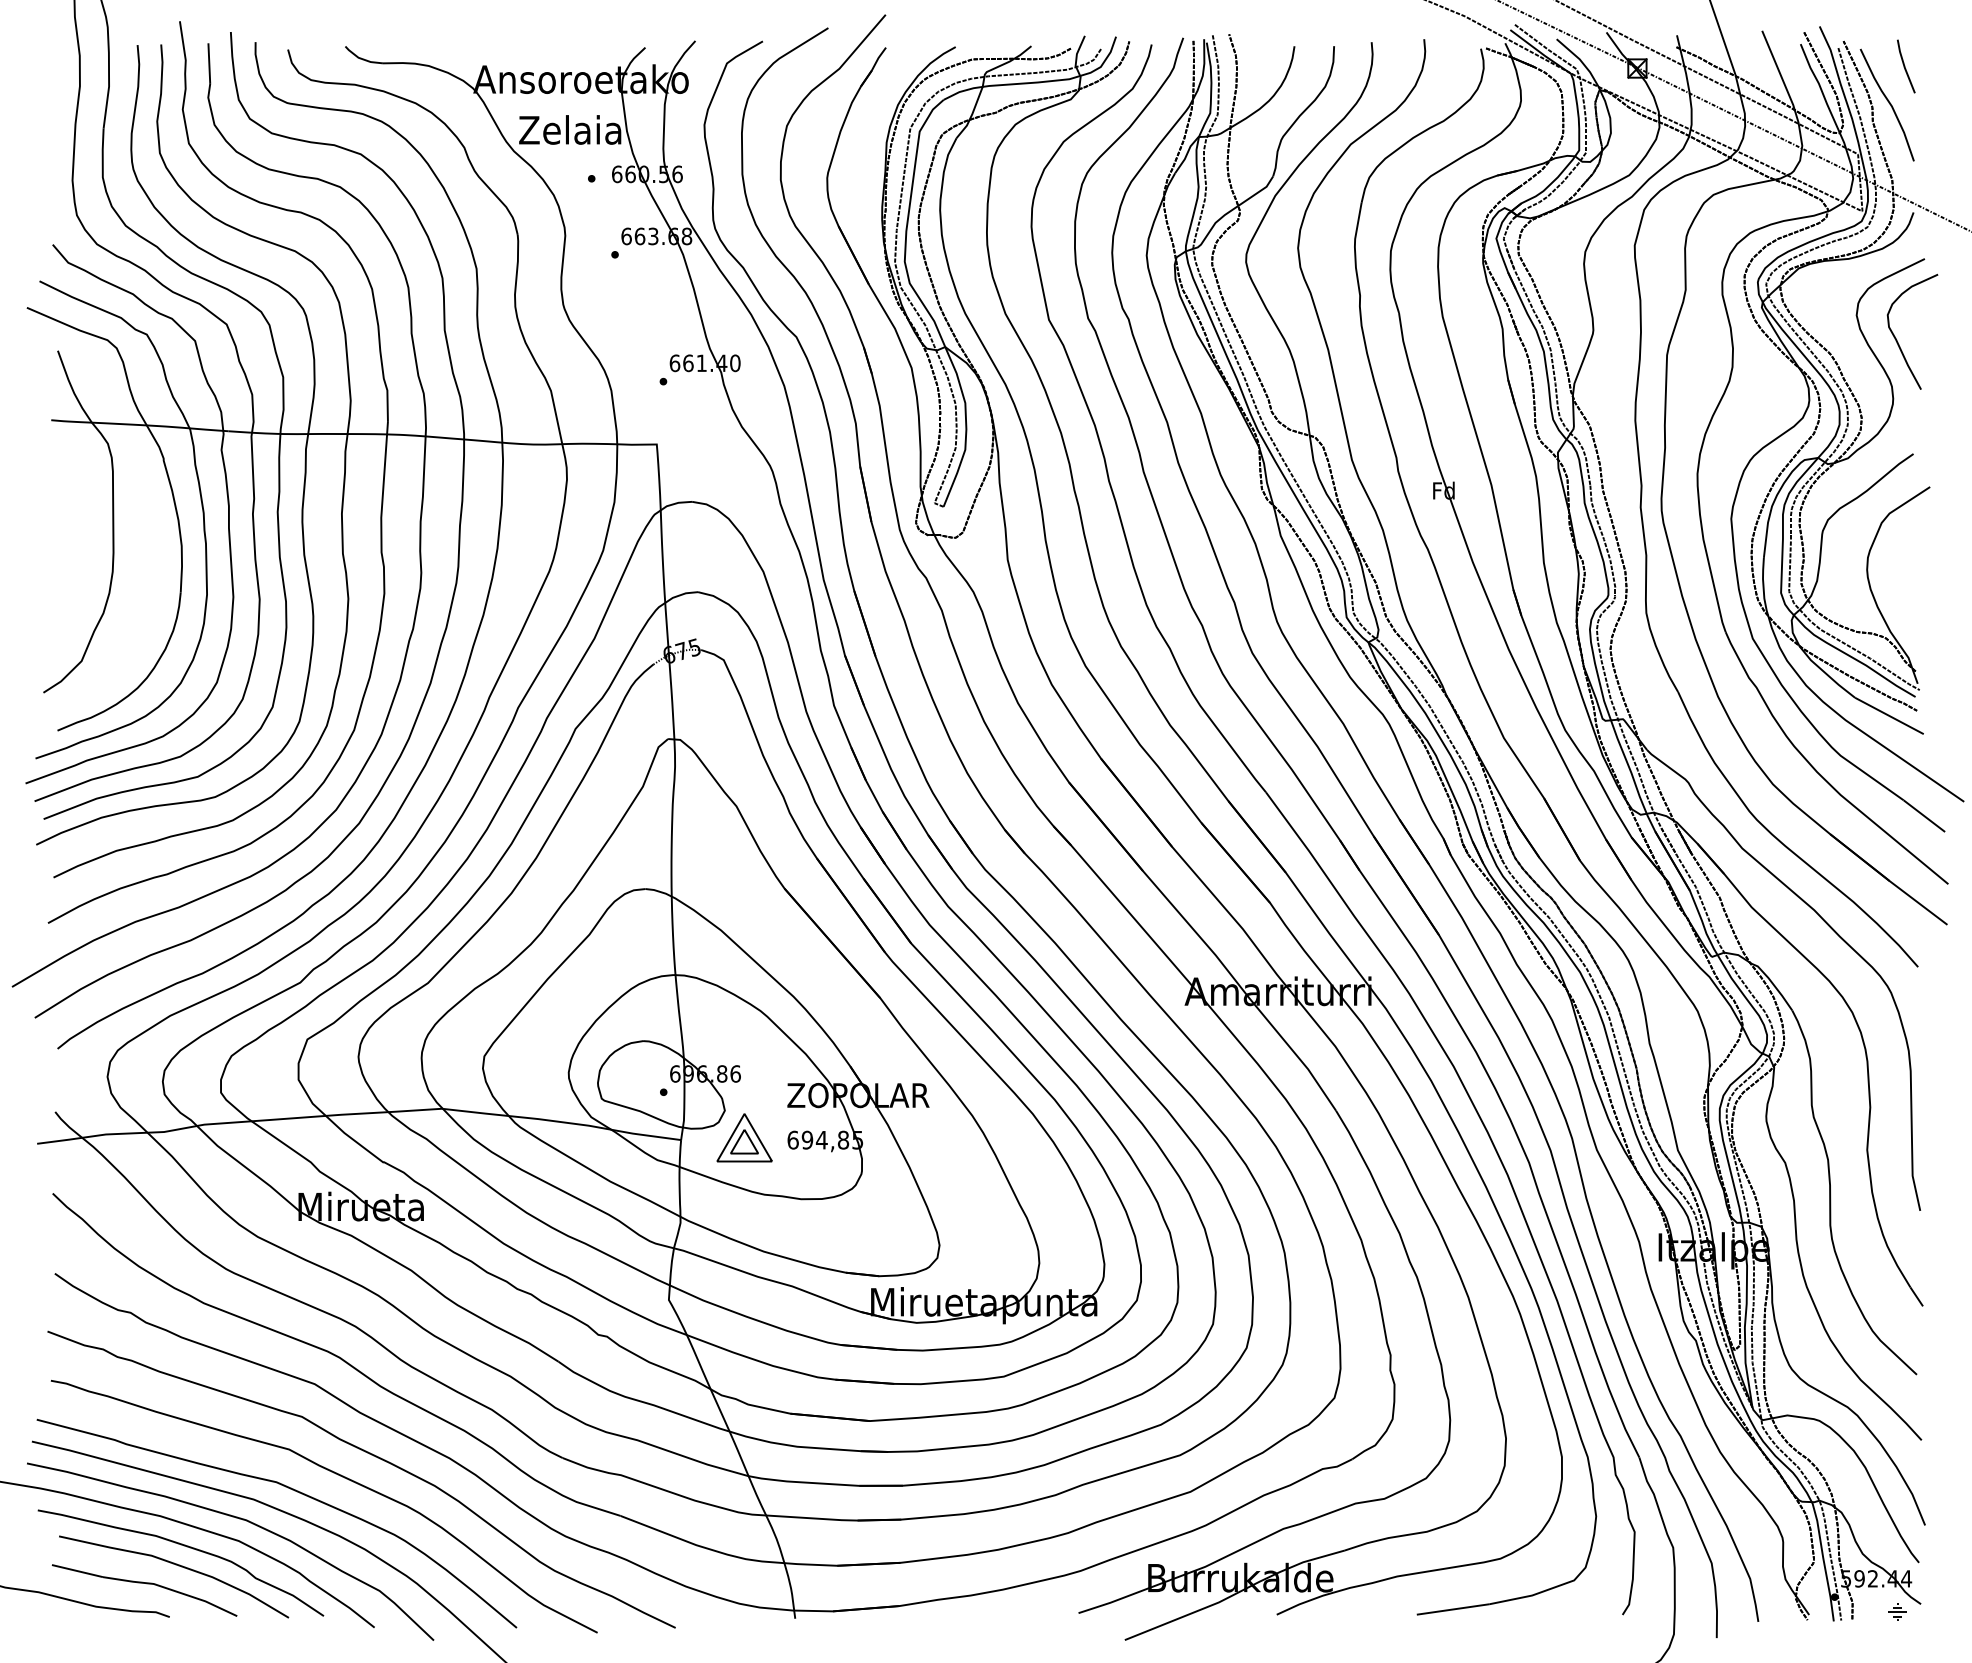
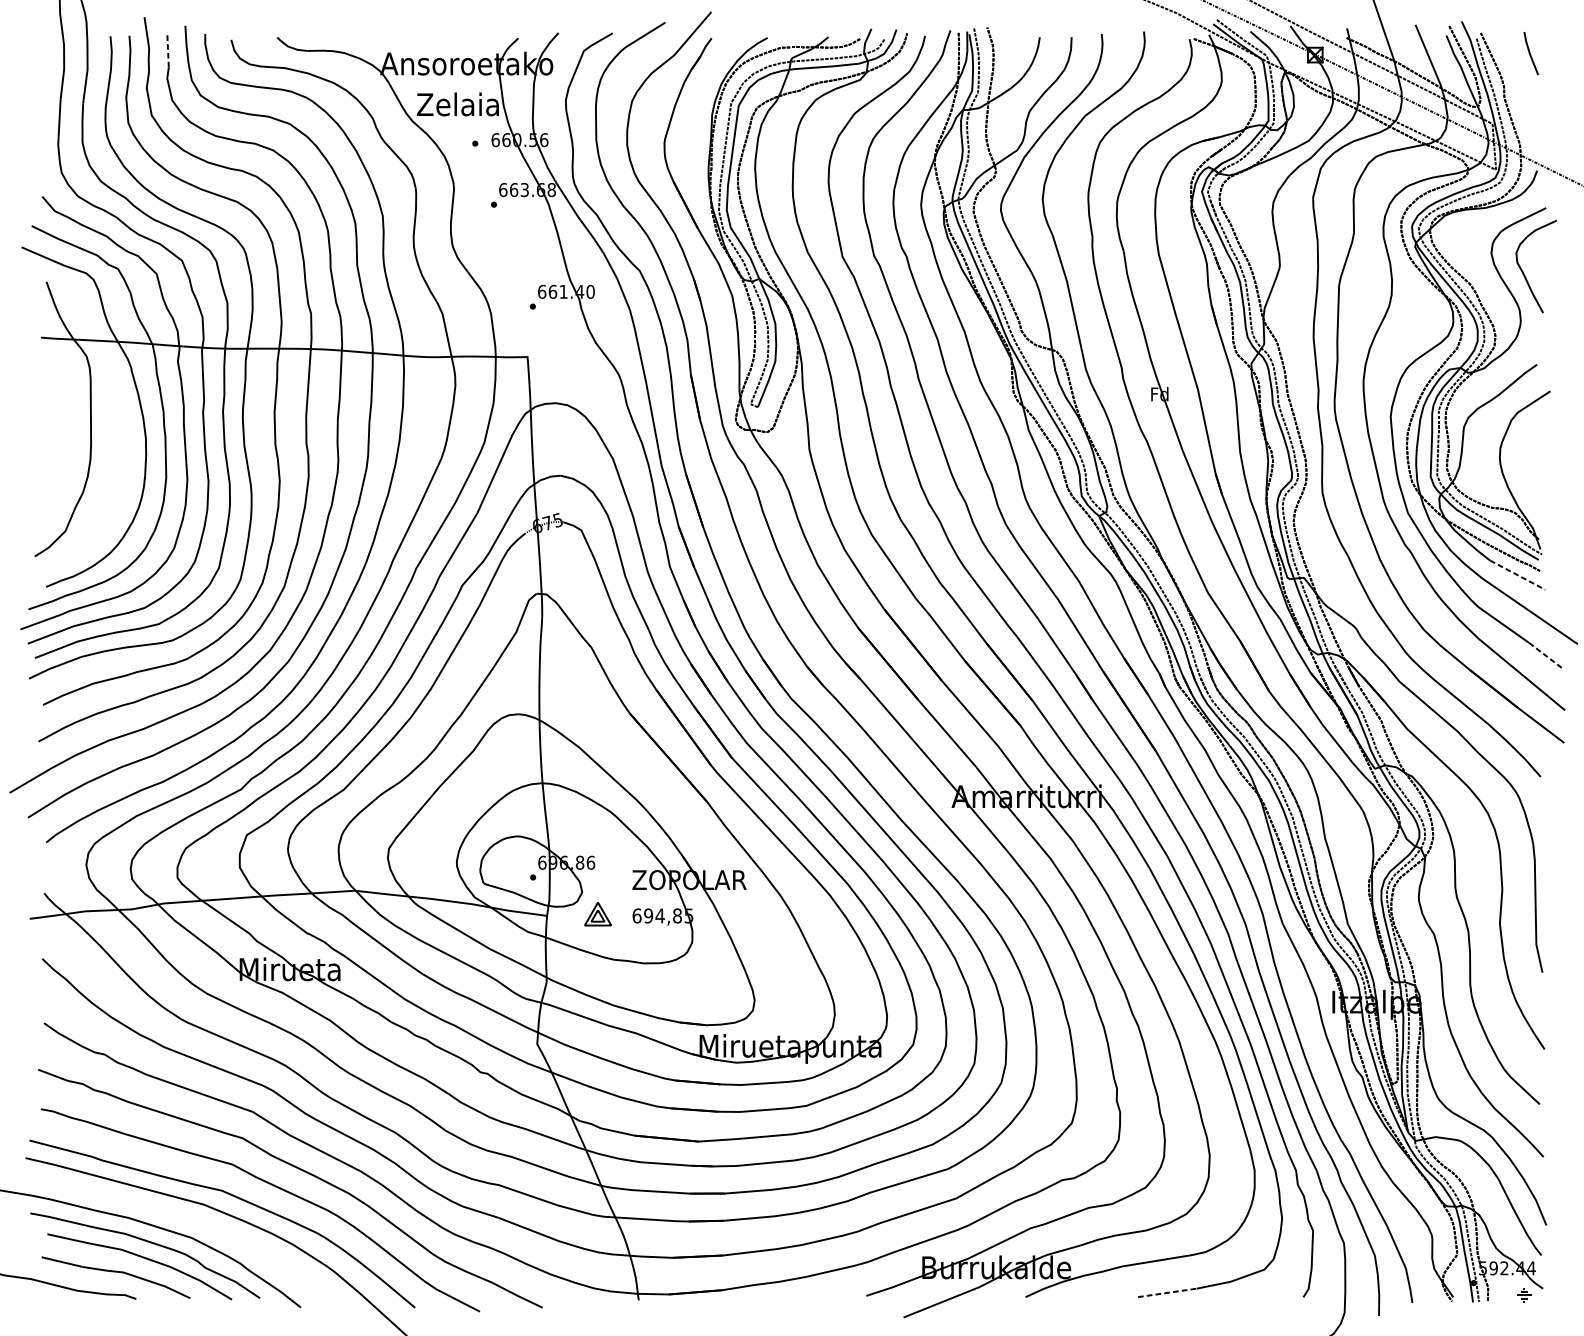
line: (209, 63) -> (168, 51), solid -> dashed
curve: (1888, 103) -> (1516, 83), removed
line: (1889, 715) -> (1517, 574), solid -> dashed
line: (1924, 816) -> (1545, 655), solid -> dashed
part: (744, 1137) -> (598, 913), size x0.6
curve: (239, 1519) -> (192, 1220), removed
line: (1453, 1609) -> (1167, 1292), solid -> dashed

